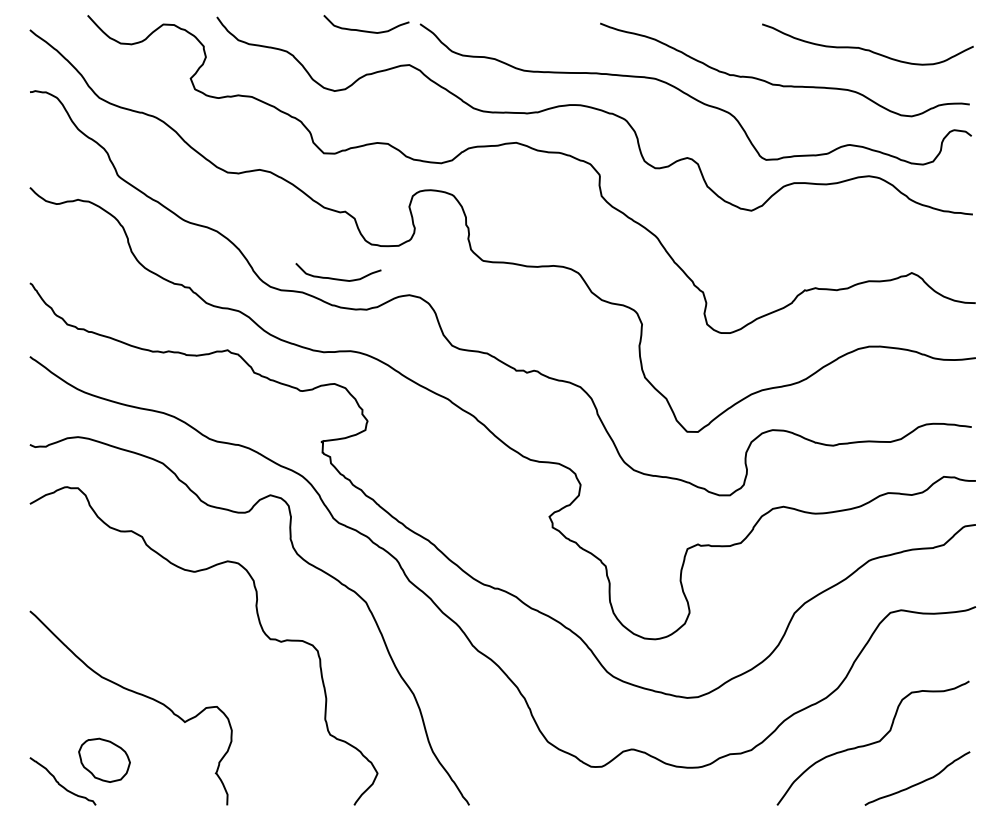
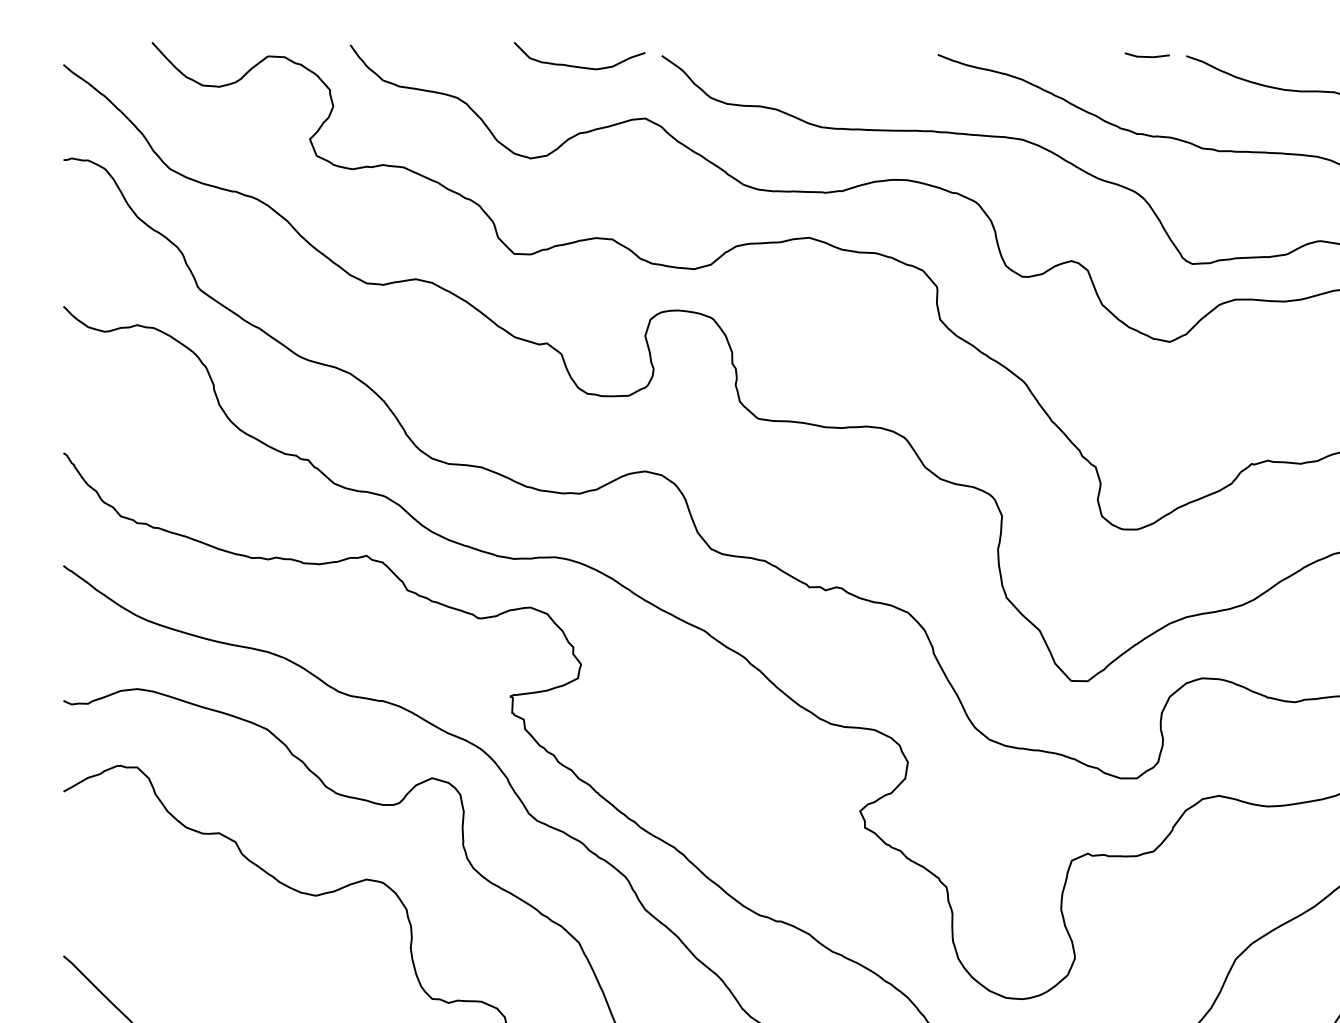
line: (736, 24) -> (1146, 56), added
curve: (338, 278) -> (536, 445), removed

